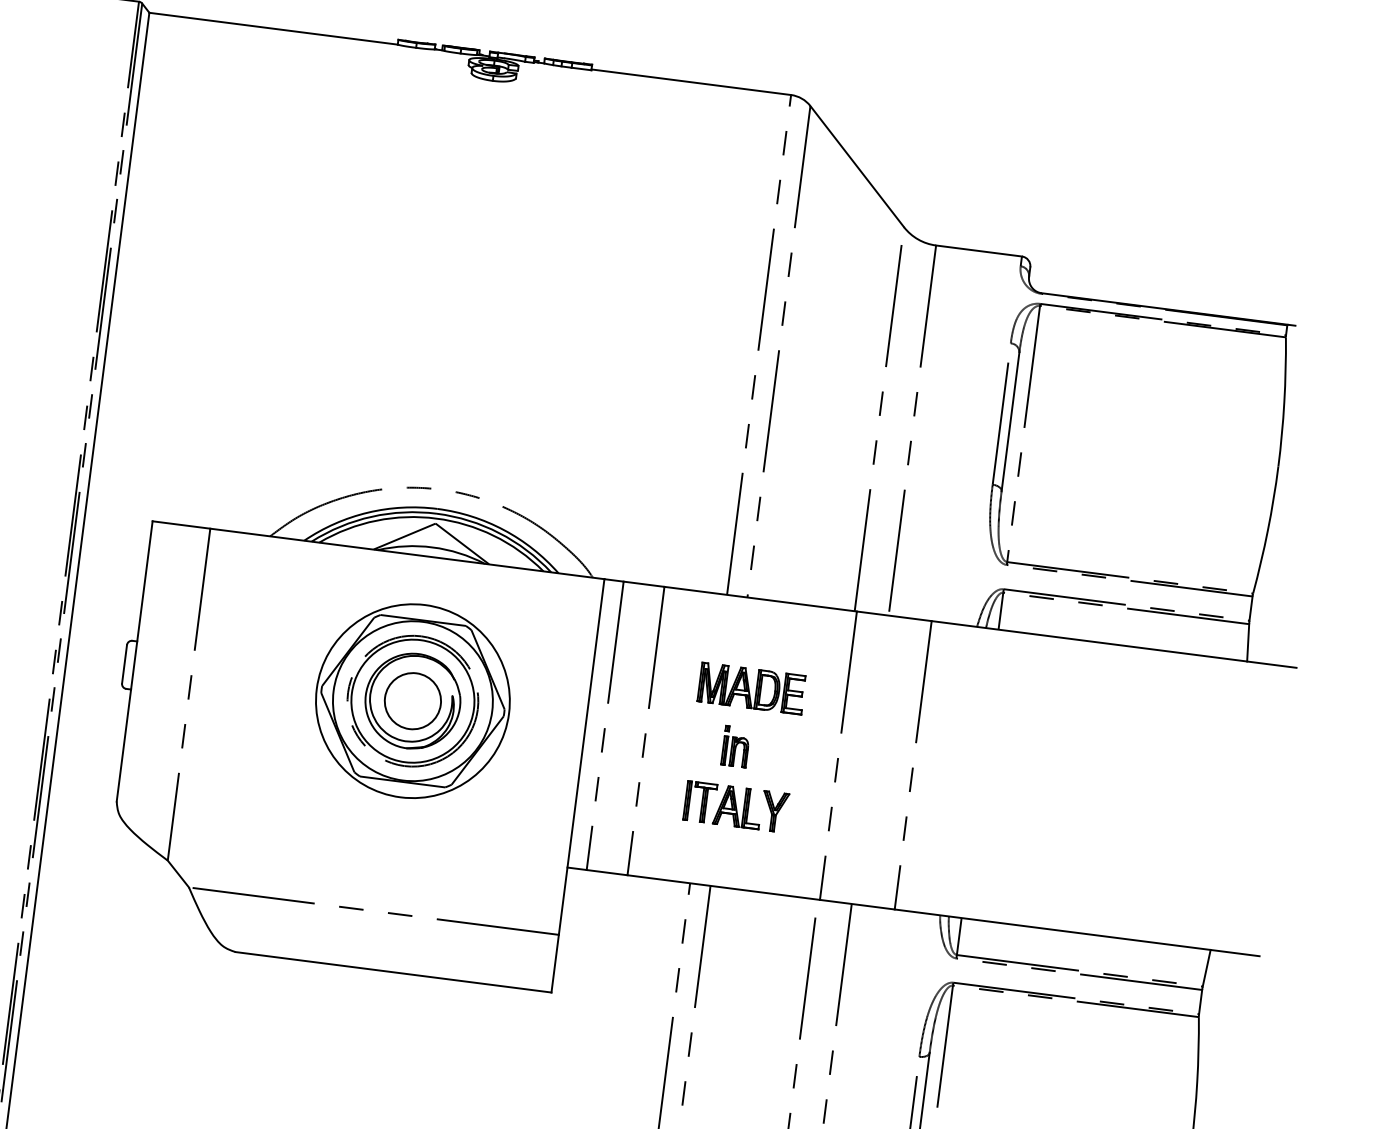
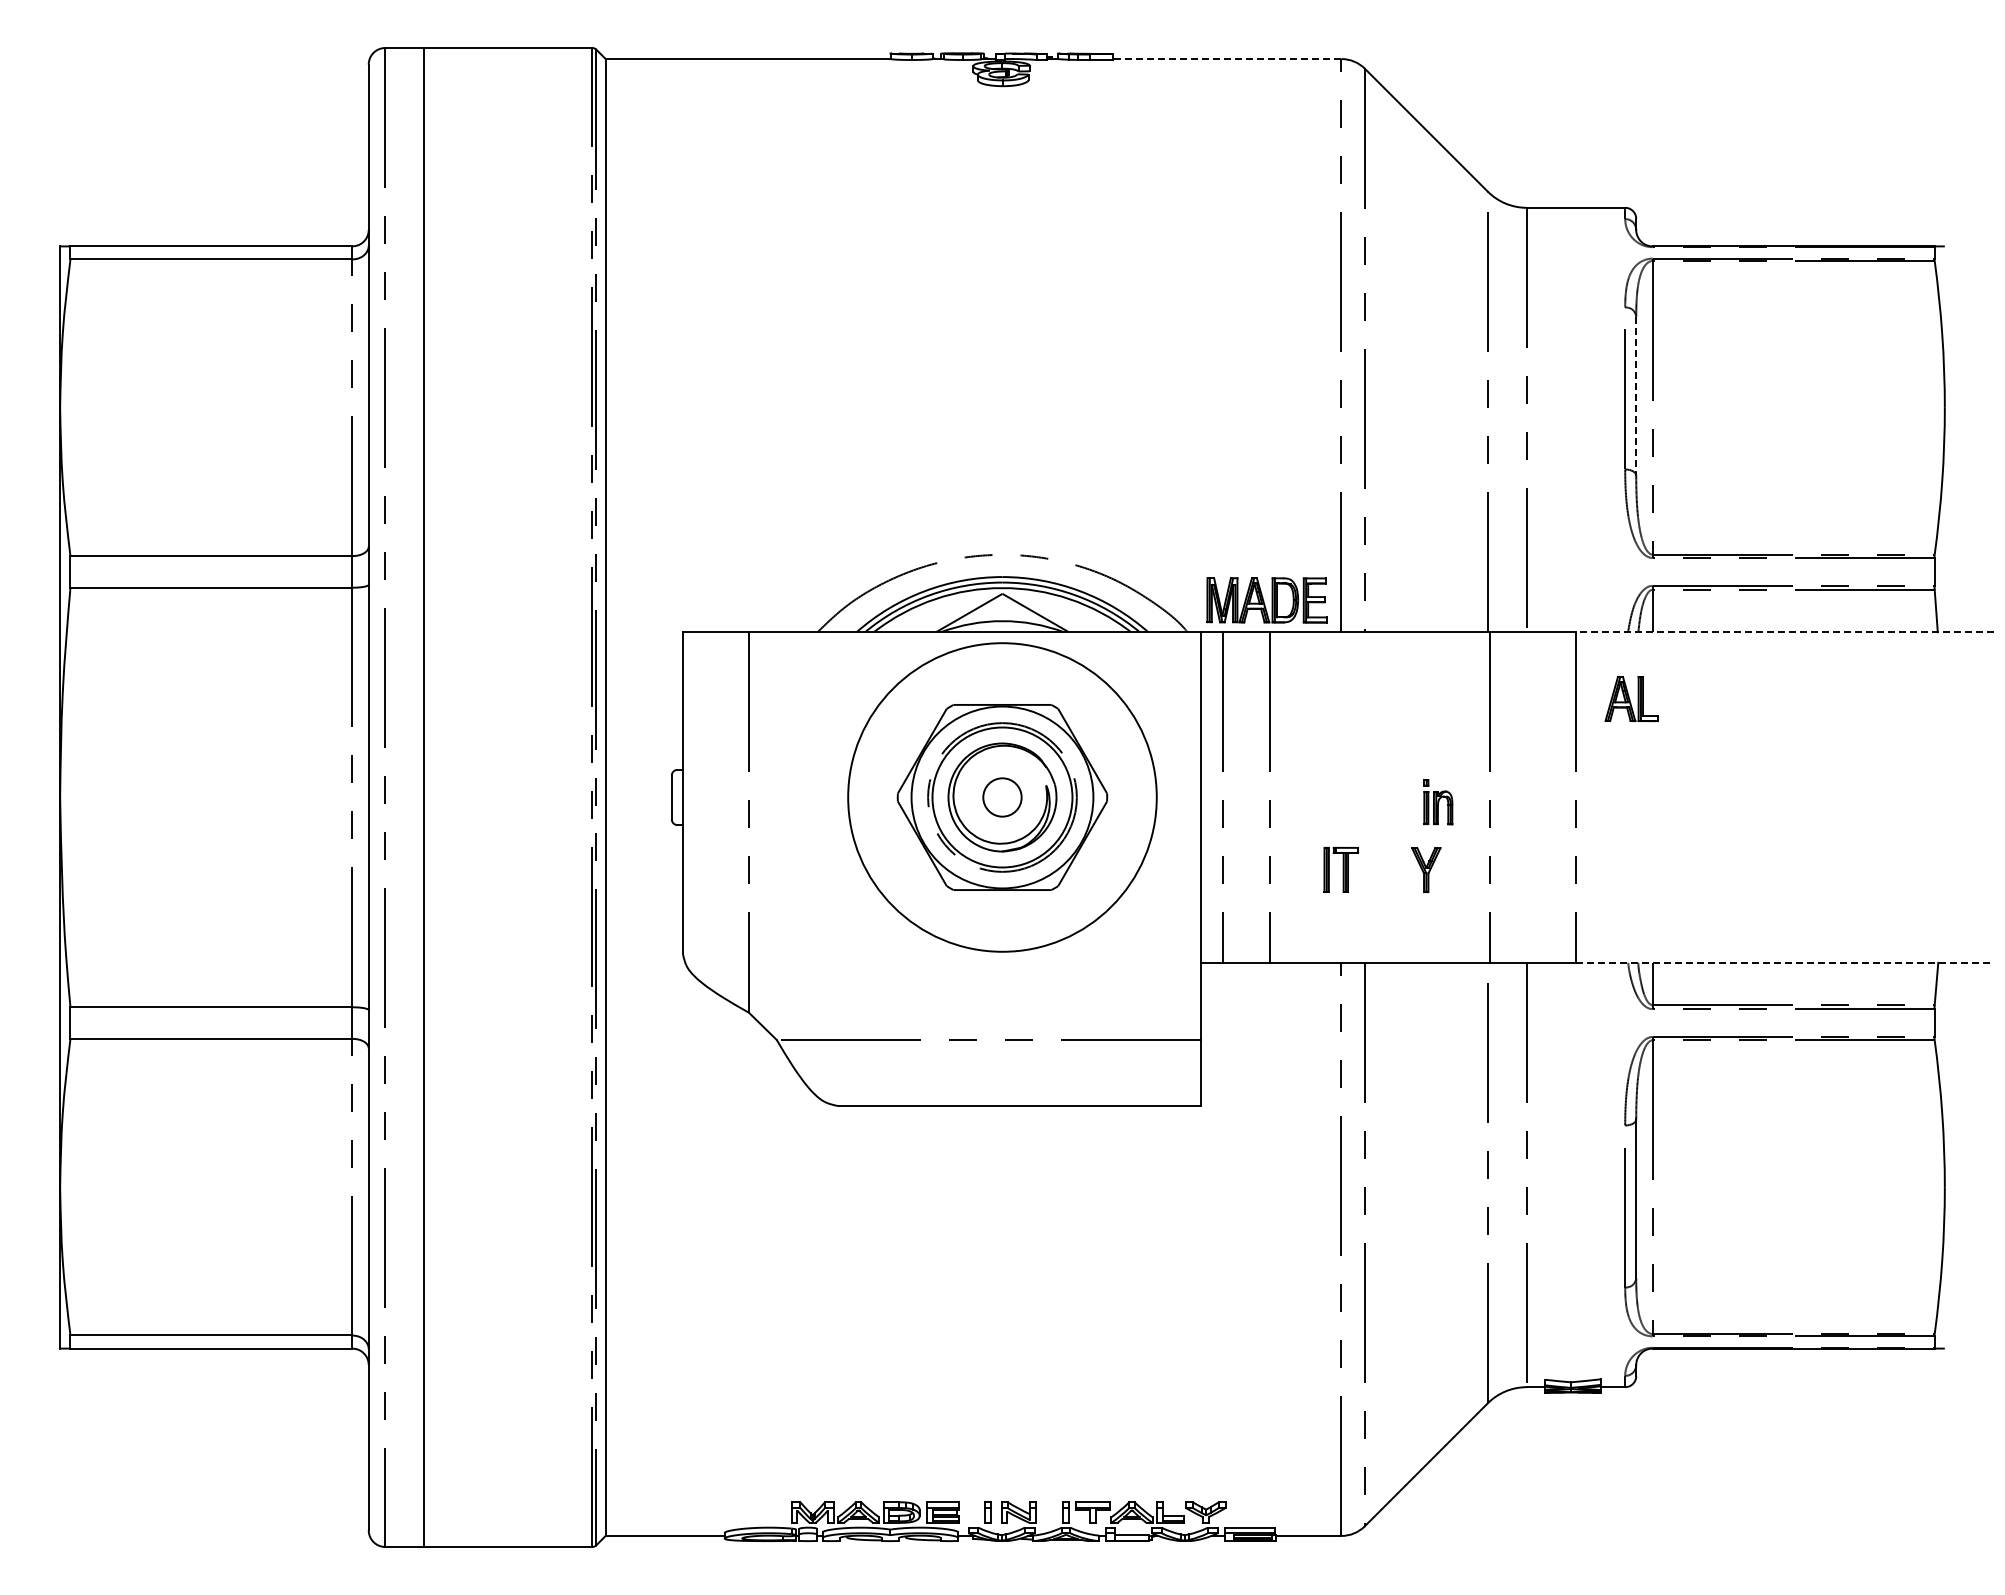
line: (690, 82) -> (1226, 59), solid -> dashed
line: (1010, 422) -> (1636, 396), solid -> dashed
line: (1113, 644) -> (1784, 632), solid -> dashed
part: (751, 688) -> (1266, 600), moved
circle: (412, 701) -> (1002, 797), size x0.6
circle: (412, 701) -> (1002, 797), size x1.4
part: (735, 747) -> (1438, 802), moved
part: (737, 807) -> (1631, 699), moved
line: (1077, 932) -> (1785, 962), solid -> dashed

